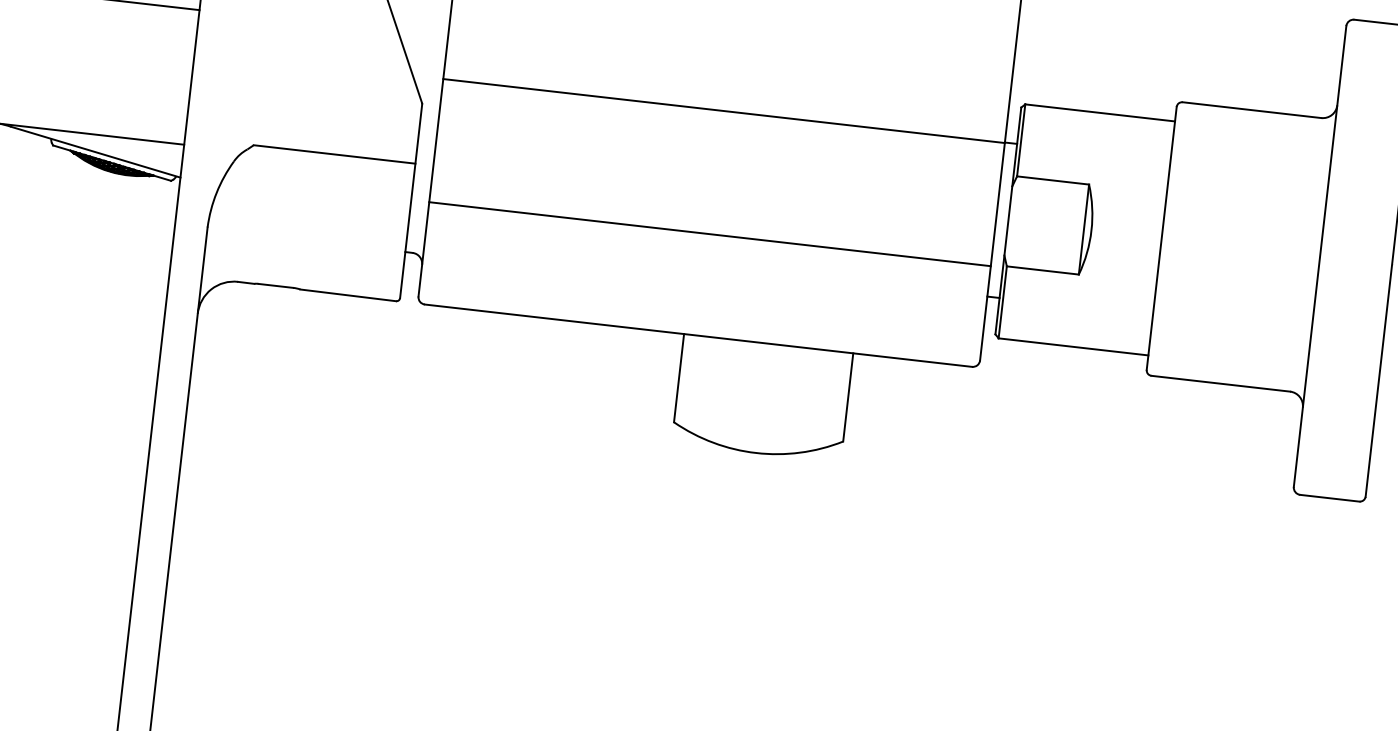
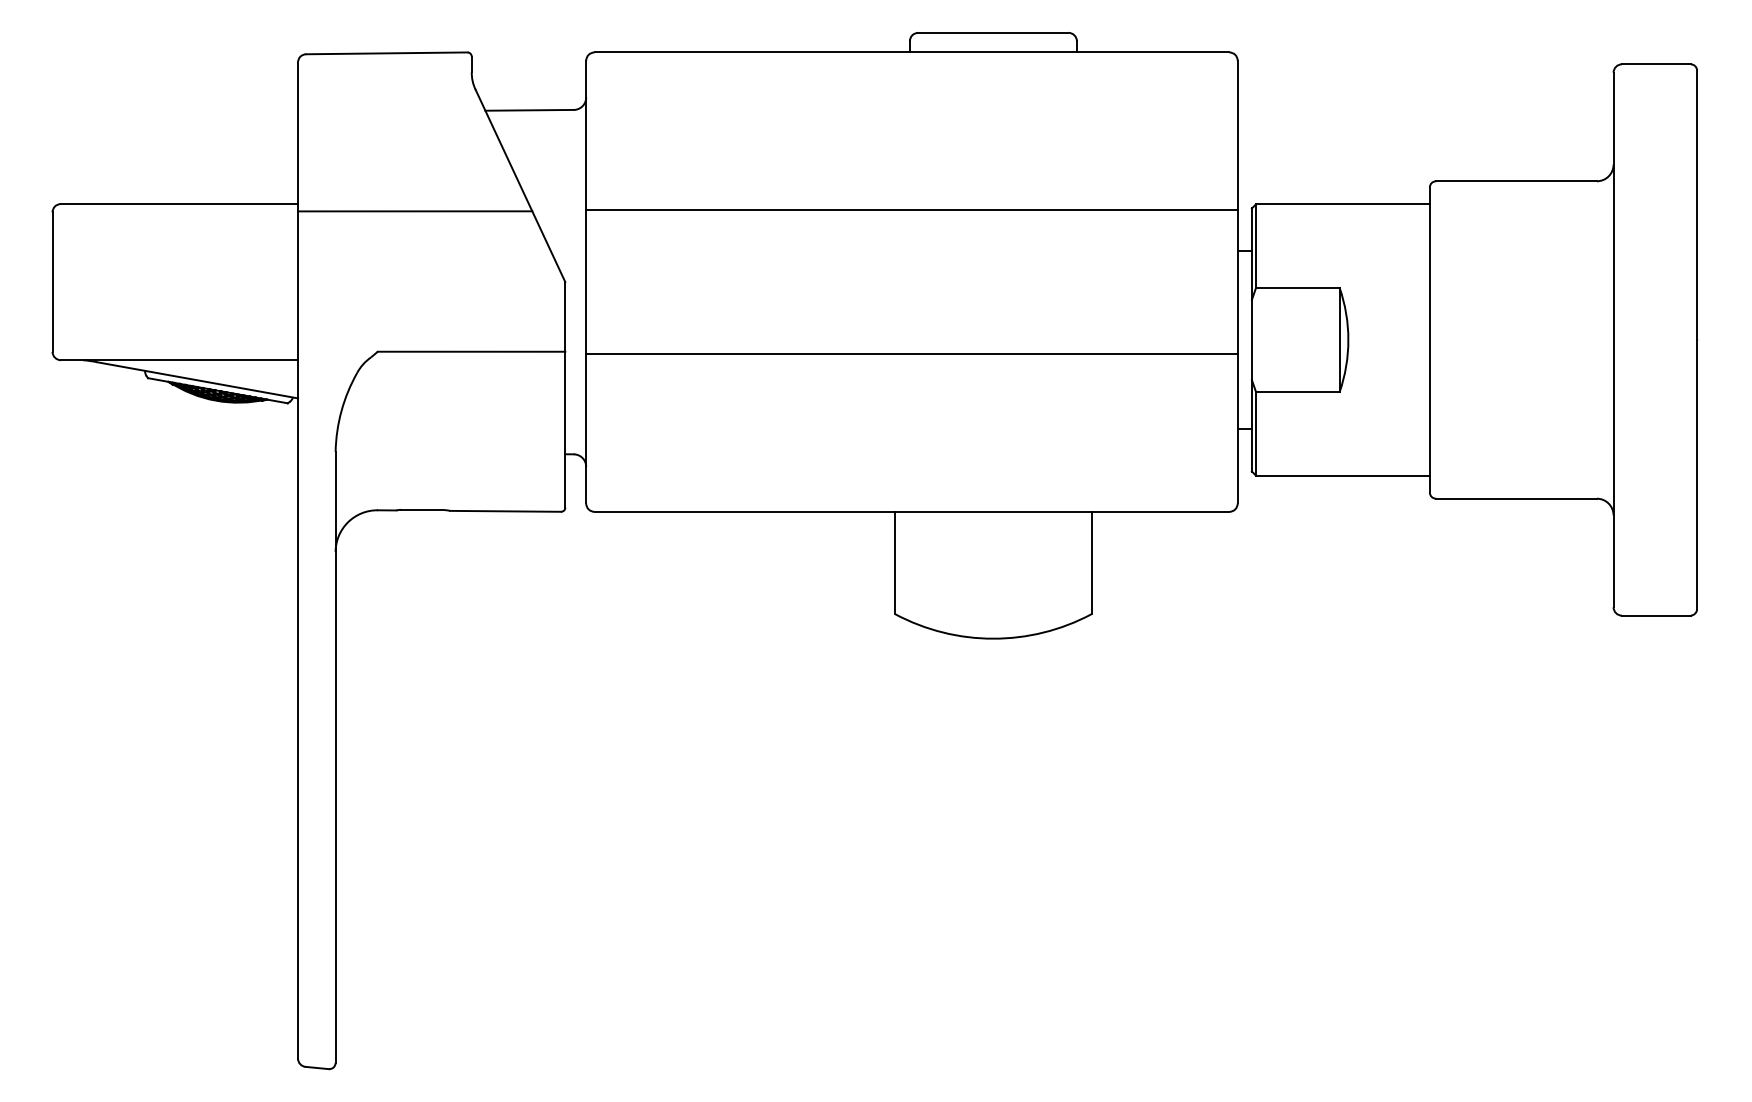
line: (300, 28) -> (415, 211), added
line: (723, 111) -> (911, 210), moved
line: (709, 234) -> (911, 354), moved

